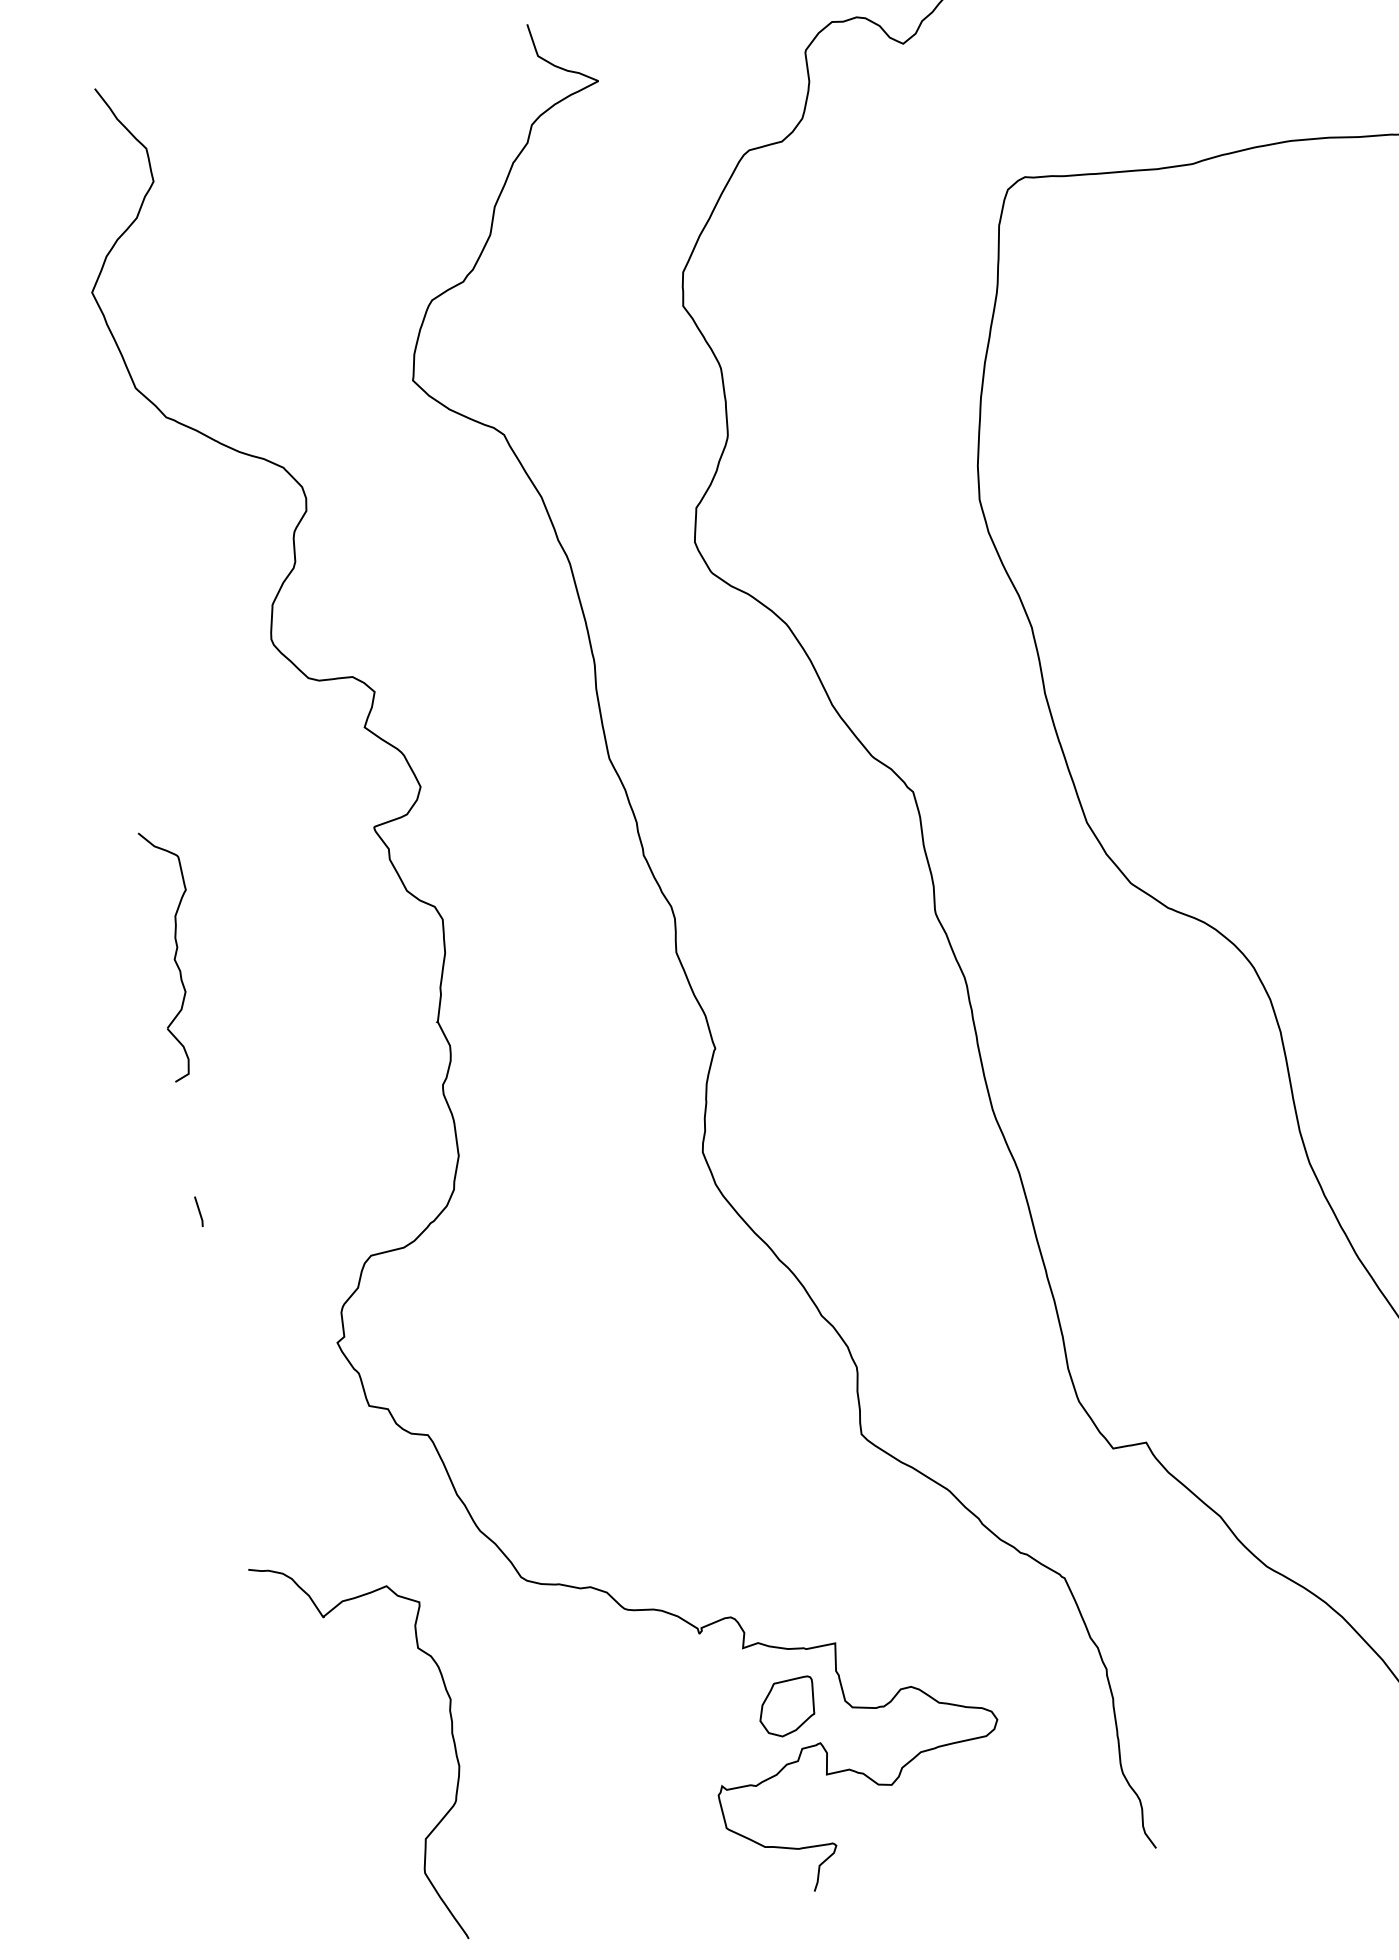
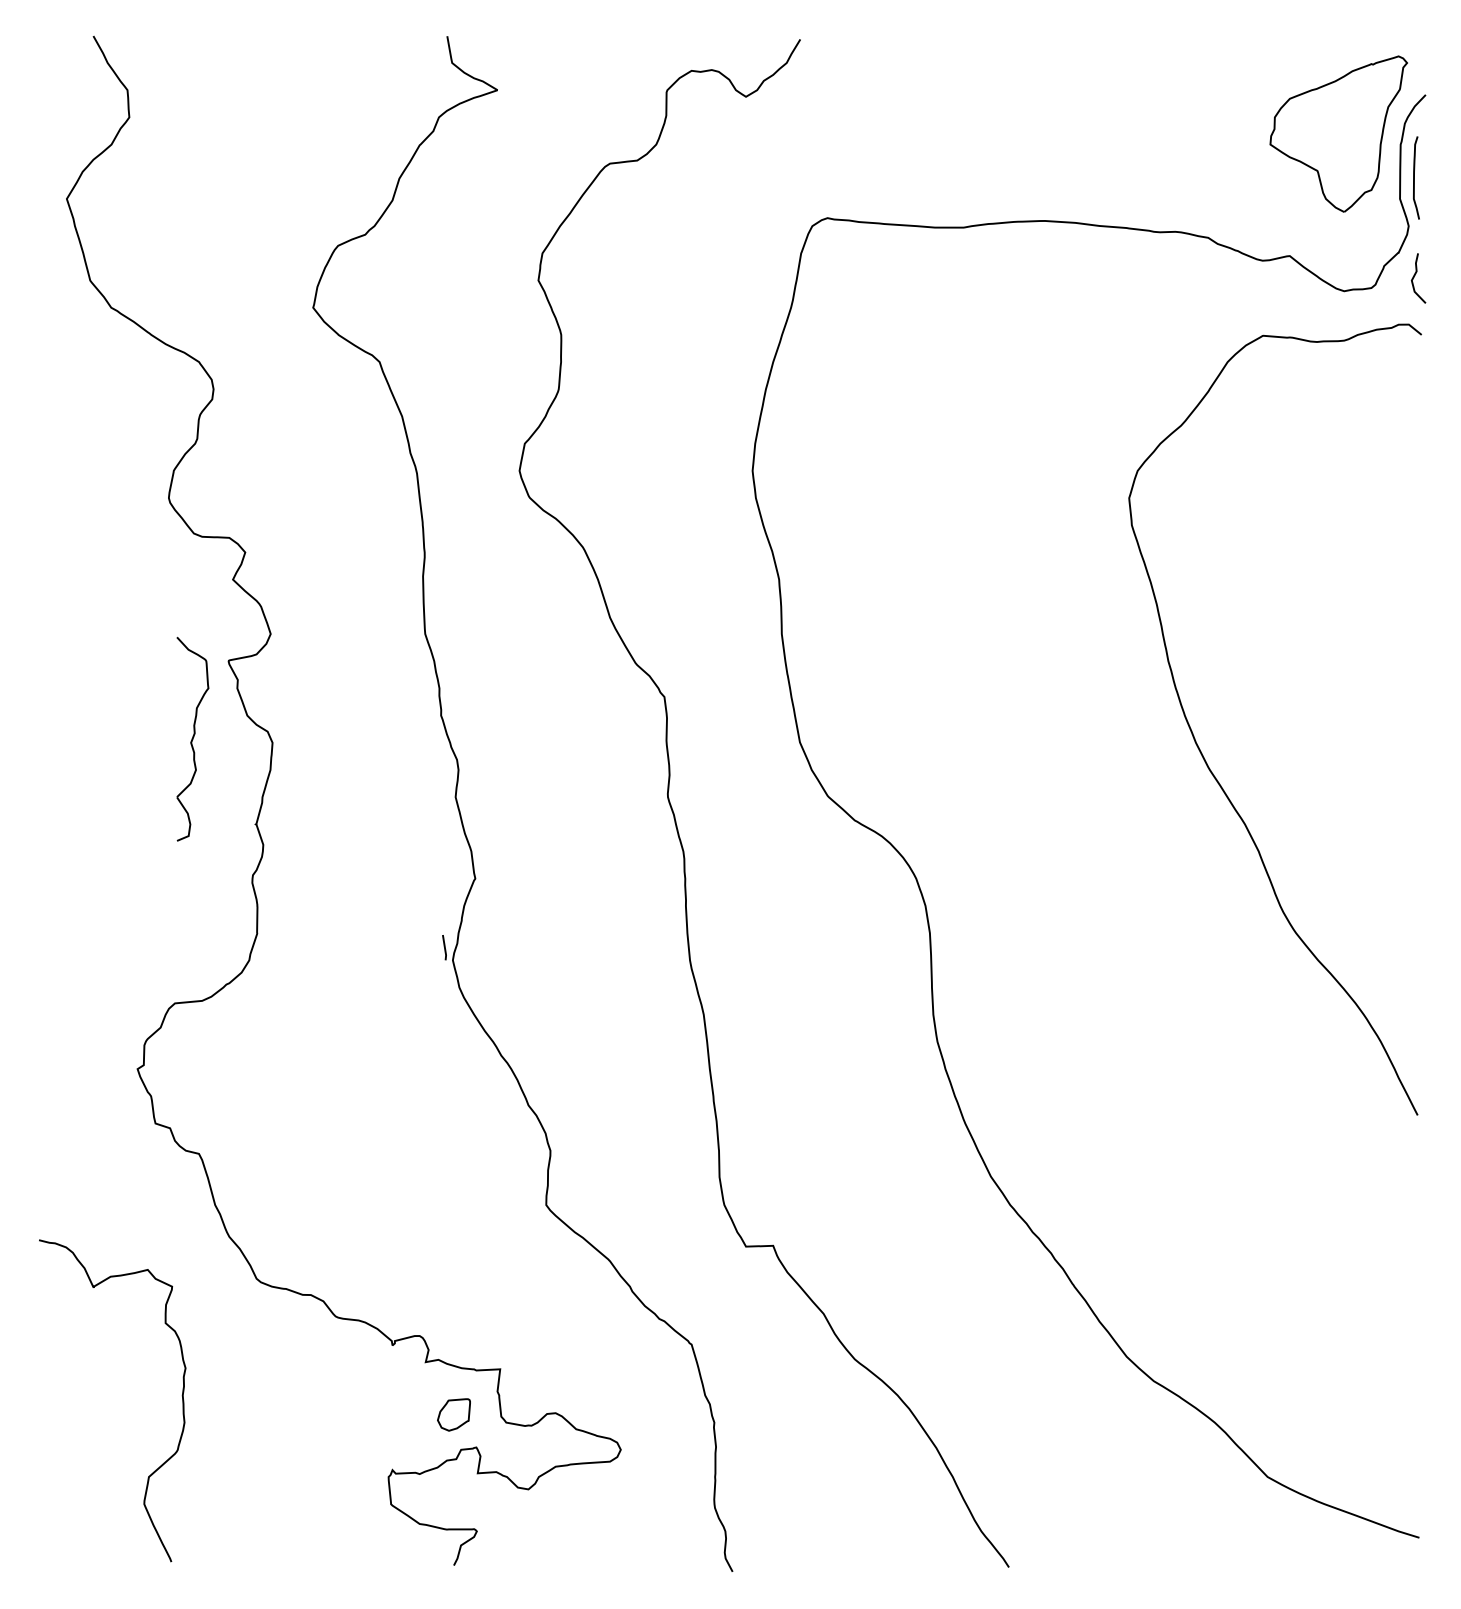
part: (175, 955) -> (192, 739), moved
line: (199, 1211) -> (444, 947), moved
part: (786, 1707) -> (453, 1414), size x0.7

